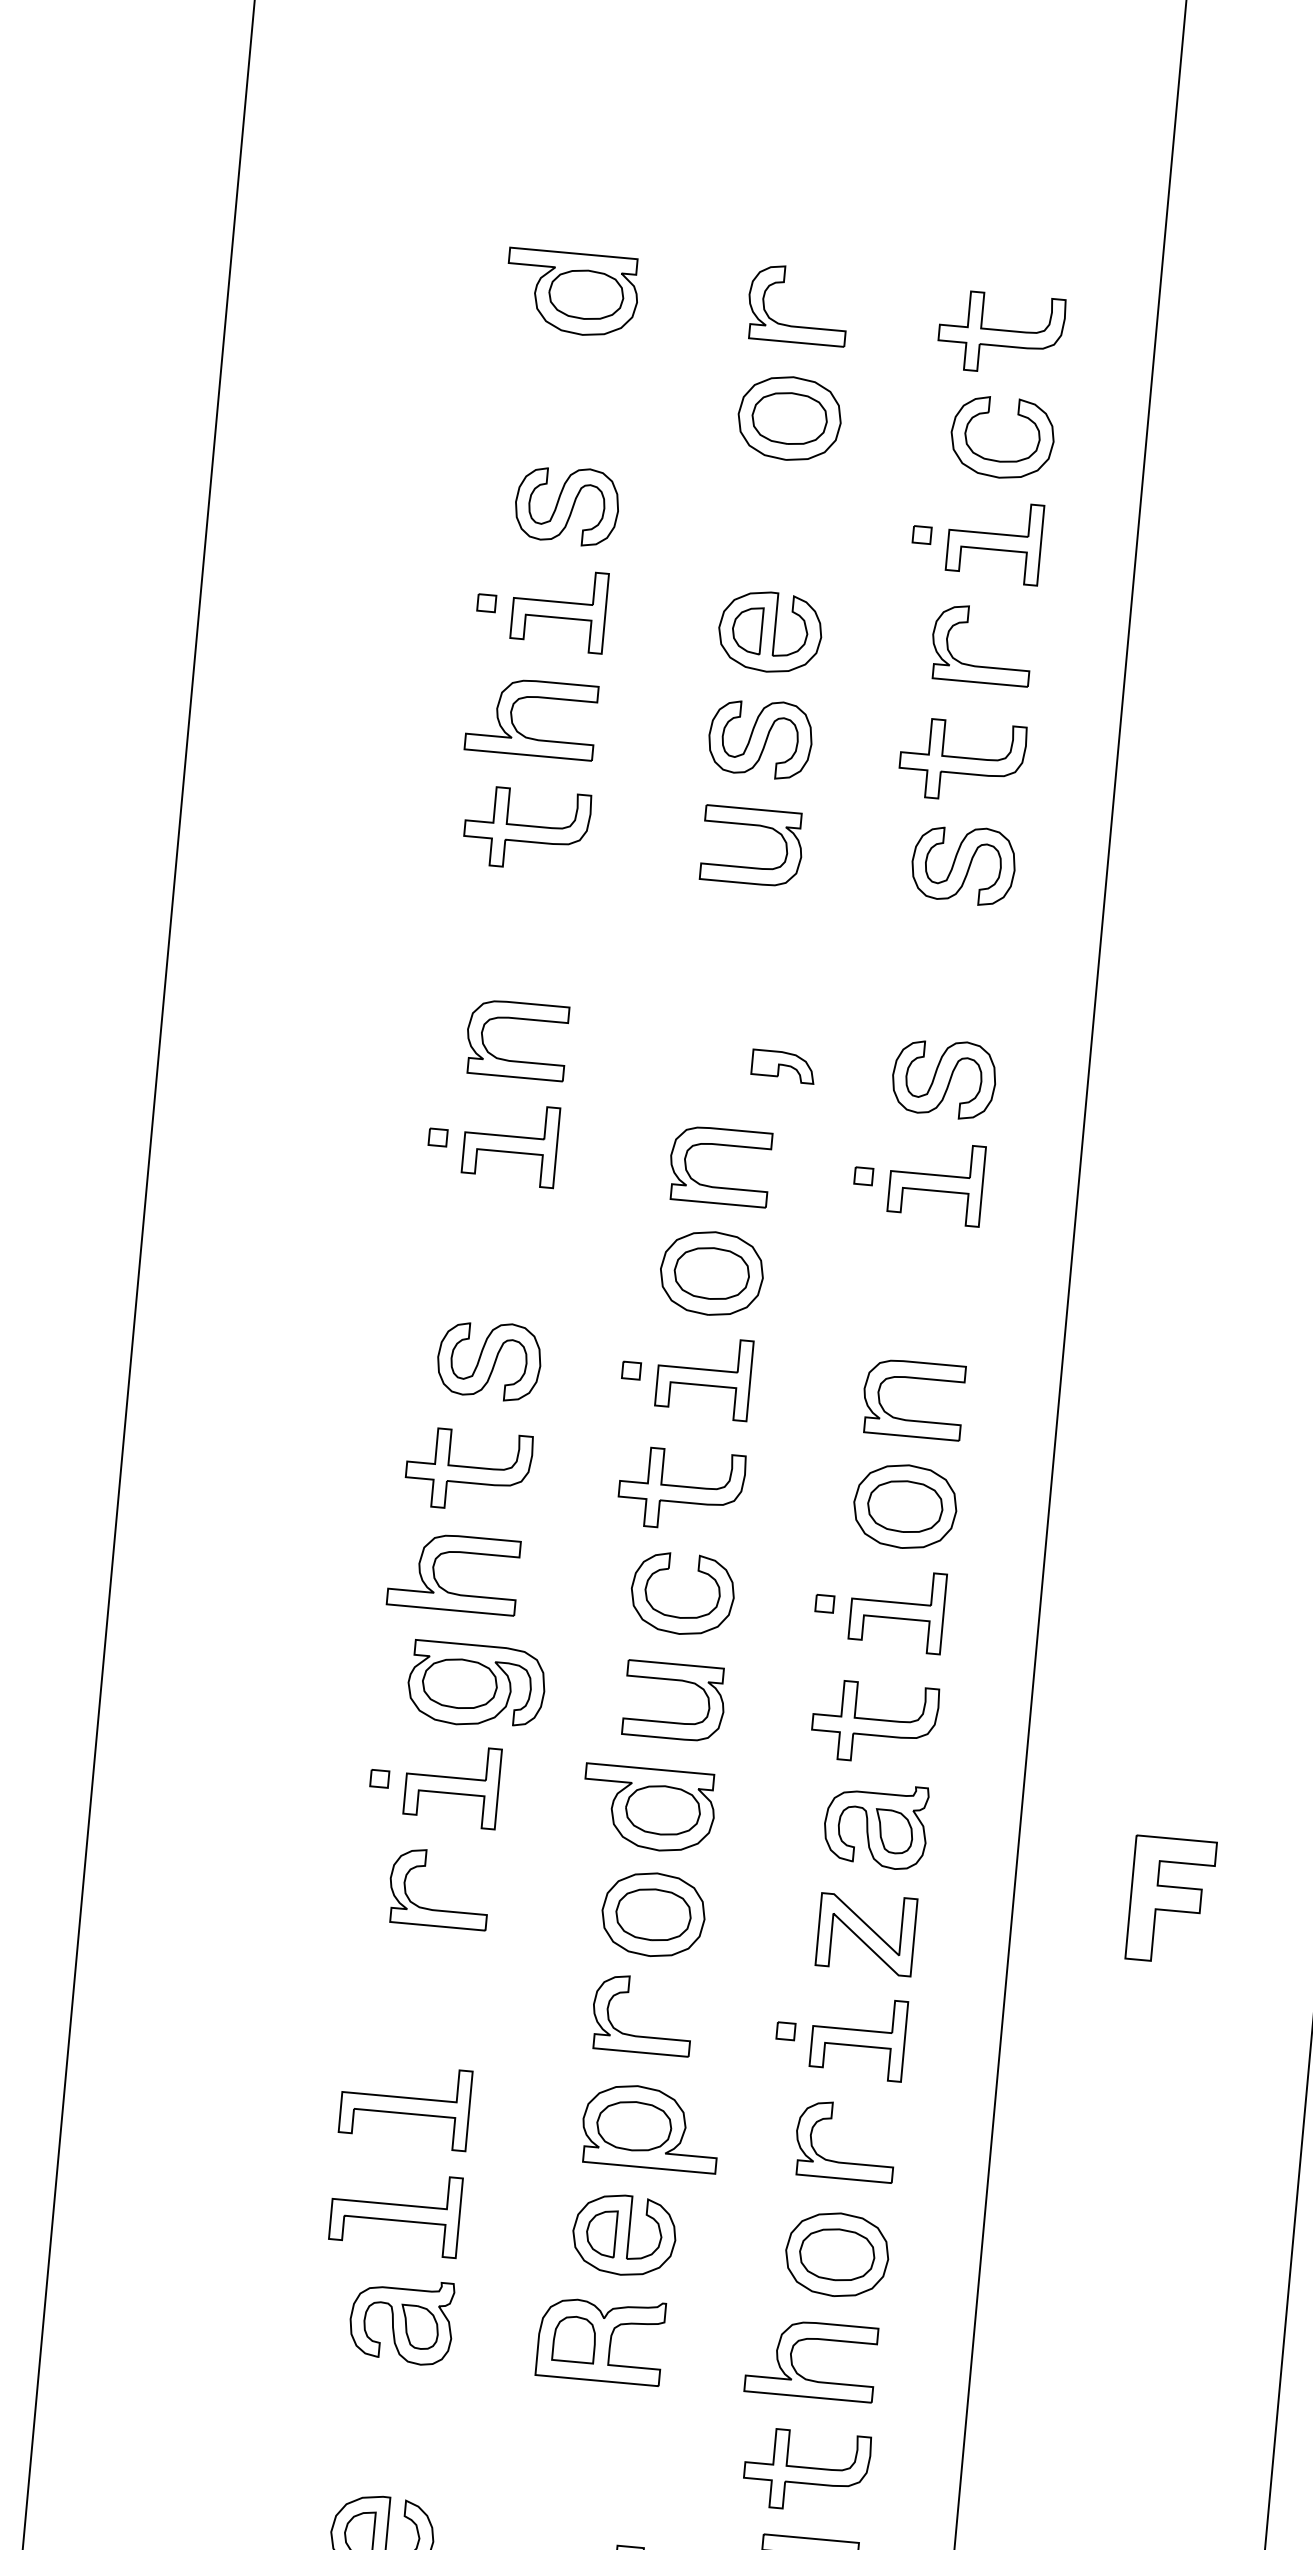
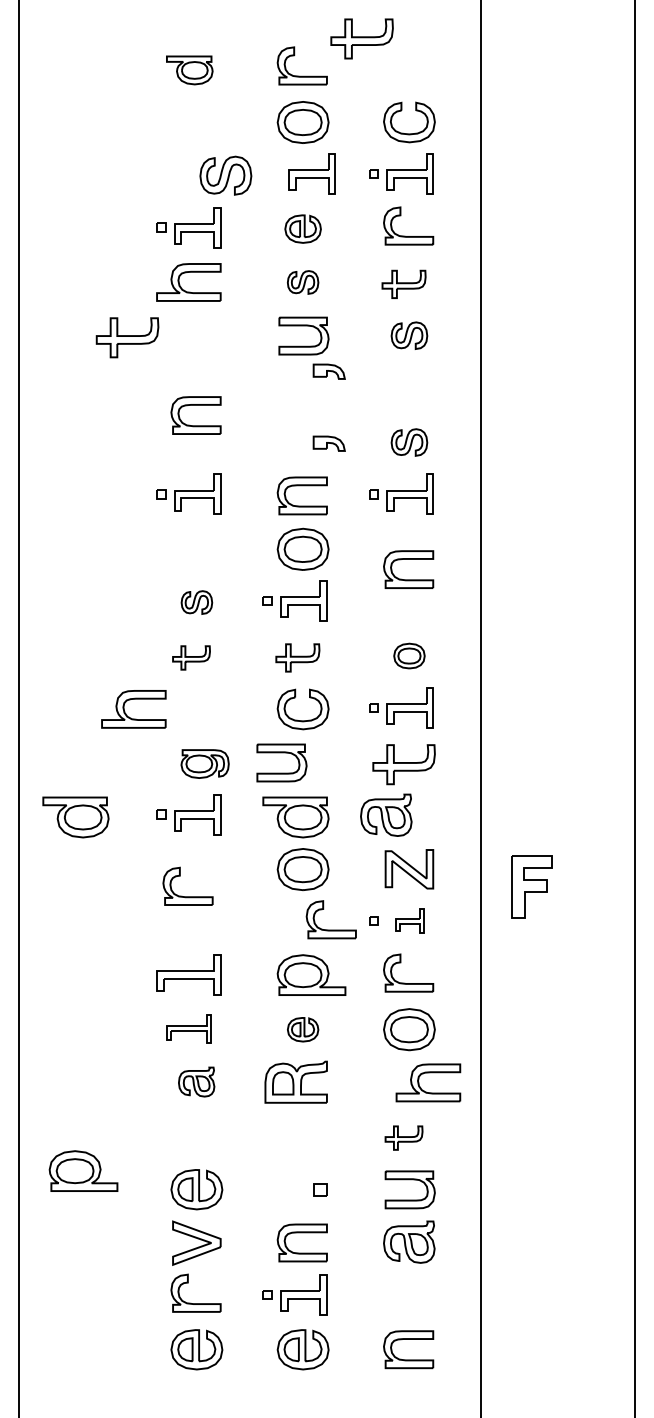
part: (571, 293) -> (189, 70), size x0.7
part: (1000, 332) -> (361, 38), moved
part: (566, 505) -> (225, 175), moved
part: (797, 522) -> (311, 173), added
part: (769, 630) -> (302, 228), size x0.7
part: (759, 738) -> (302, 282), size x0.6
part: (961, 761) -> (403, 284), size x0.7
part: (526, 828) -> (127, 337), moved
part: (963, 864) -> (409, 335), size x0.7
part: (795, 921) -> (328, 371), added
part: (517, 1019) -> (195, 405), moved
part: (944, 1078) -> (409, 442), size x0.7
part: (488, 1360) -> (196, 602), size x0.6
part: (914, 1379) -> (408, 559), moved
part: (468, 1469) -> (191, 657), size x0.6
part: (680, 1488) -> (297, 657), size x0.7
part: (905, 1505) -> (409, 655), size x0.6
part: (438, 1580) -> (126, 713), moved
part: (675, 1682) -> (281, 753), moved
part: (475, 1684) -> (204, 763), size x0.7
part: (207, 1768) -> (75, 817), added
part: (876, 1823) -> (386, 814), moved
part: (1170, 1899) -> (531, 886), moved
part: (436, 1909) -> (187, 896), moved
part: (639, 2034) -> (330, 929), moved
part: (857, 2036) -> (409, 920), size x0.6
part: (394, 2212) -> (188, 1028), size x0.7
part: (623, 2234) -> (302, 1029), size x0.6
part: (401, 2319) -> (196, 1081), size x0.7
part: (796, 2367) -> (421, 1087), moved
part: (805, 2469) -> (403, 1137), size x0.6
part: (158, 2477) -> (83, 1170), added

